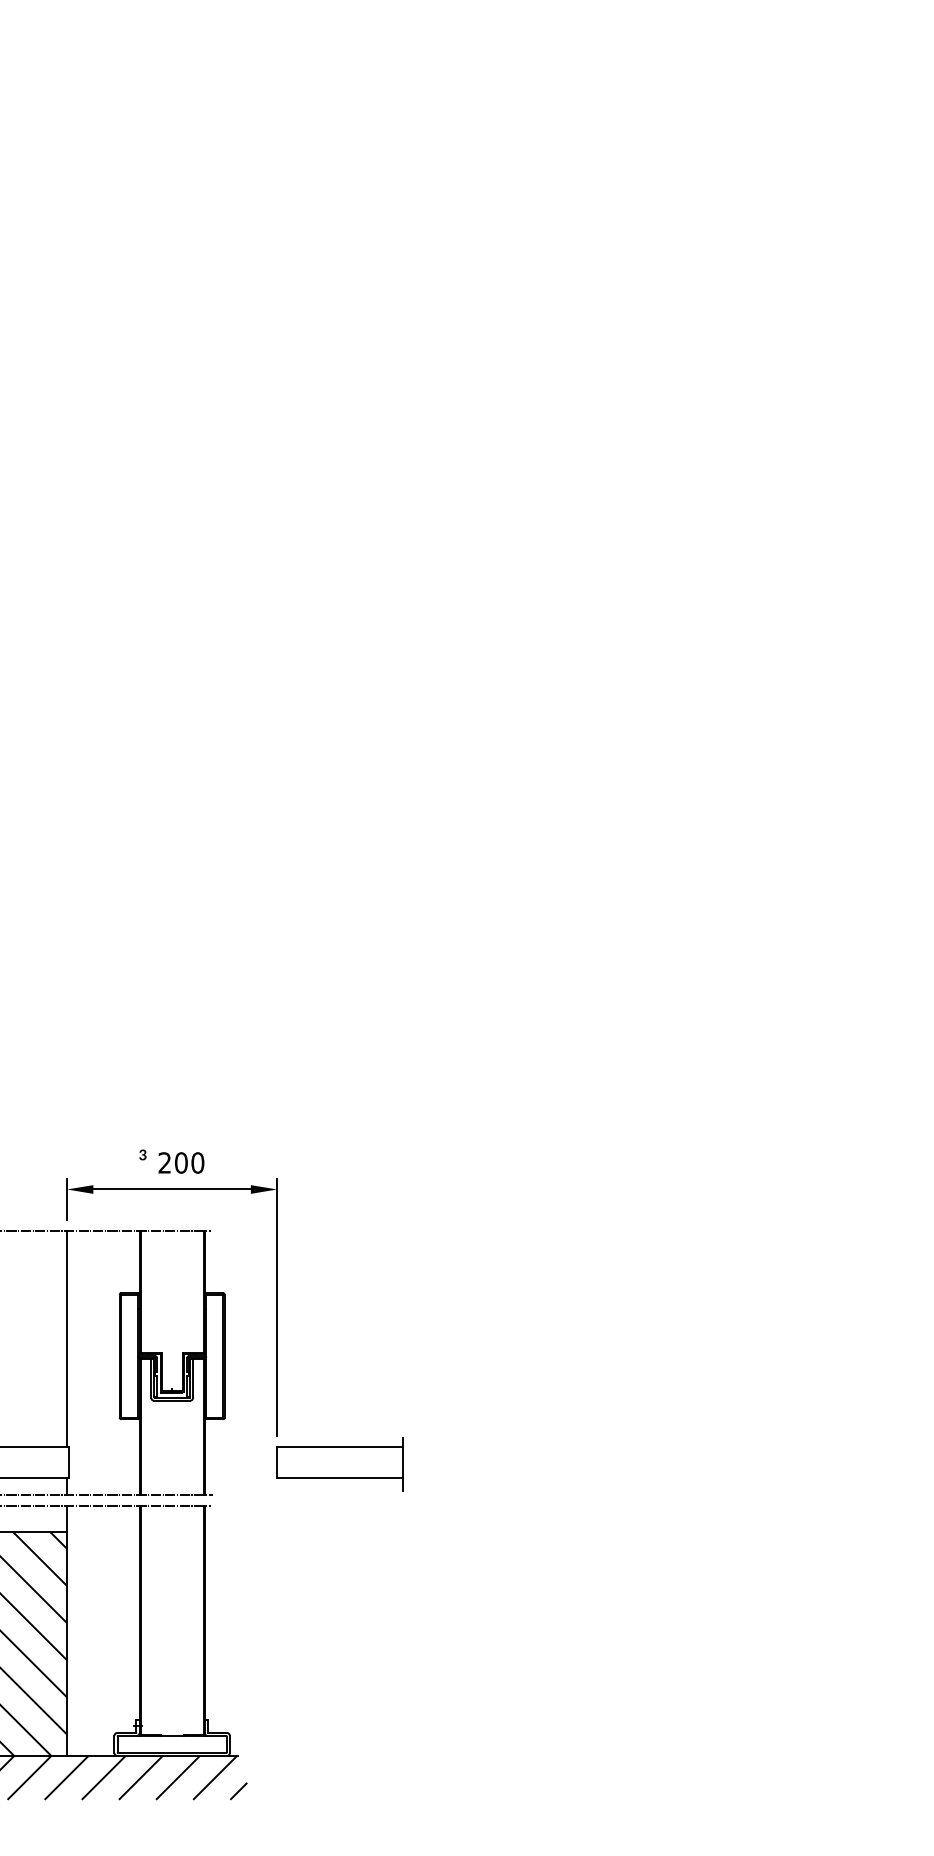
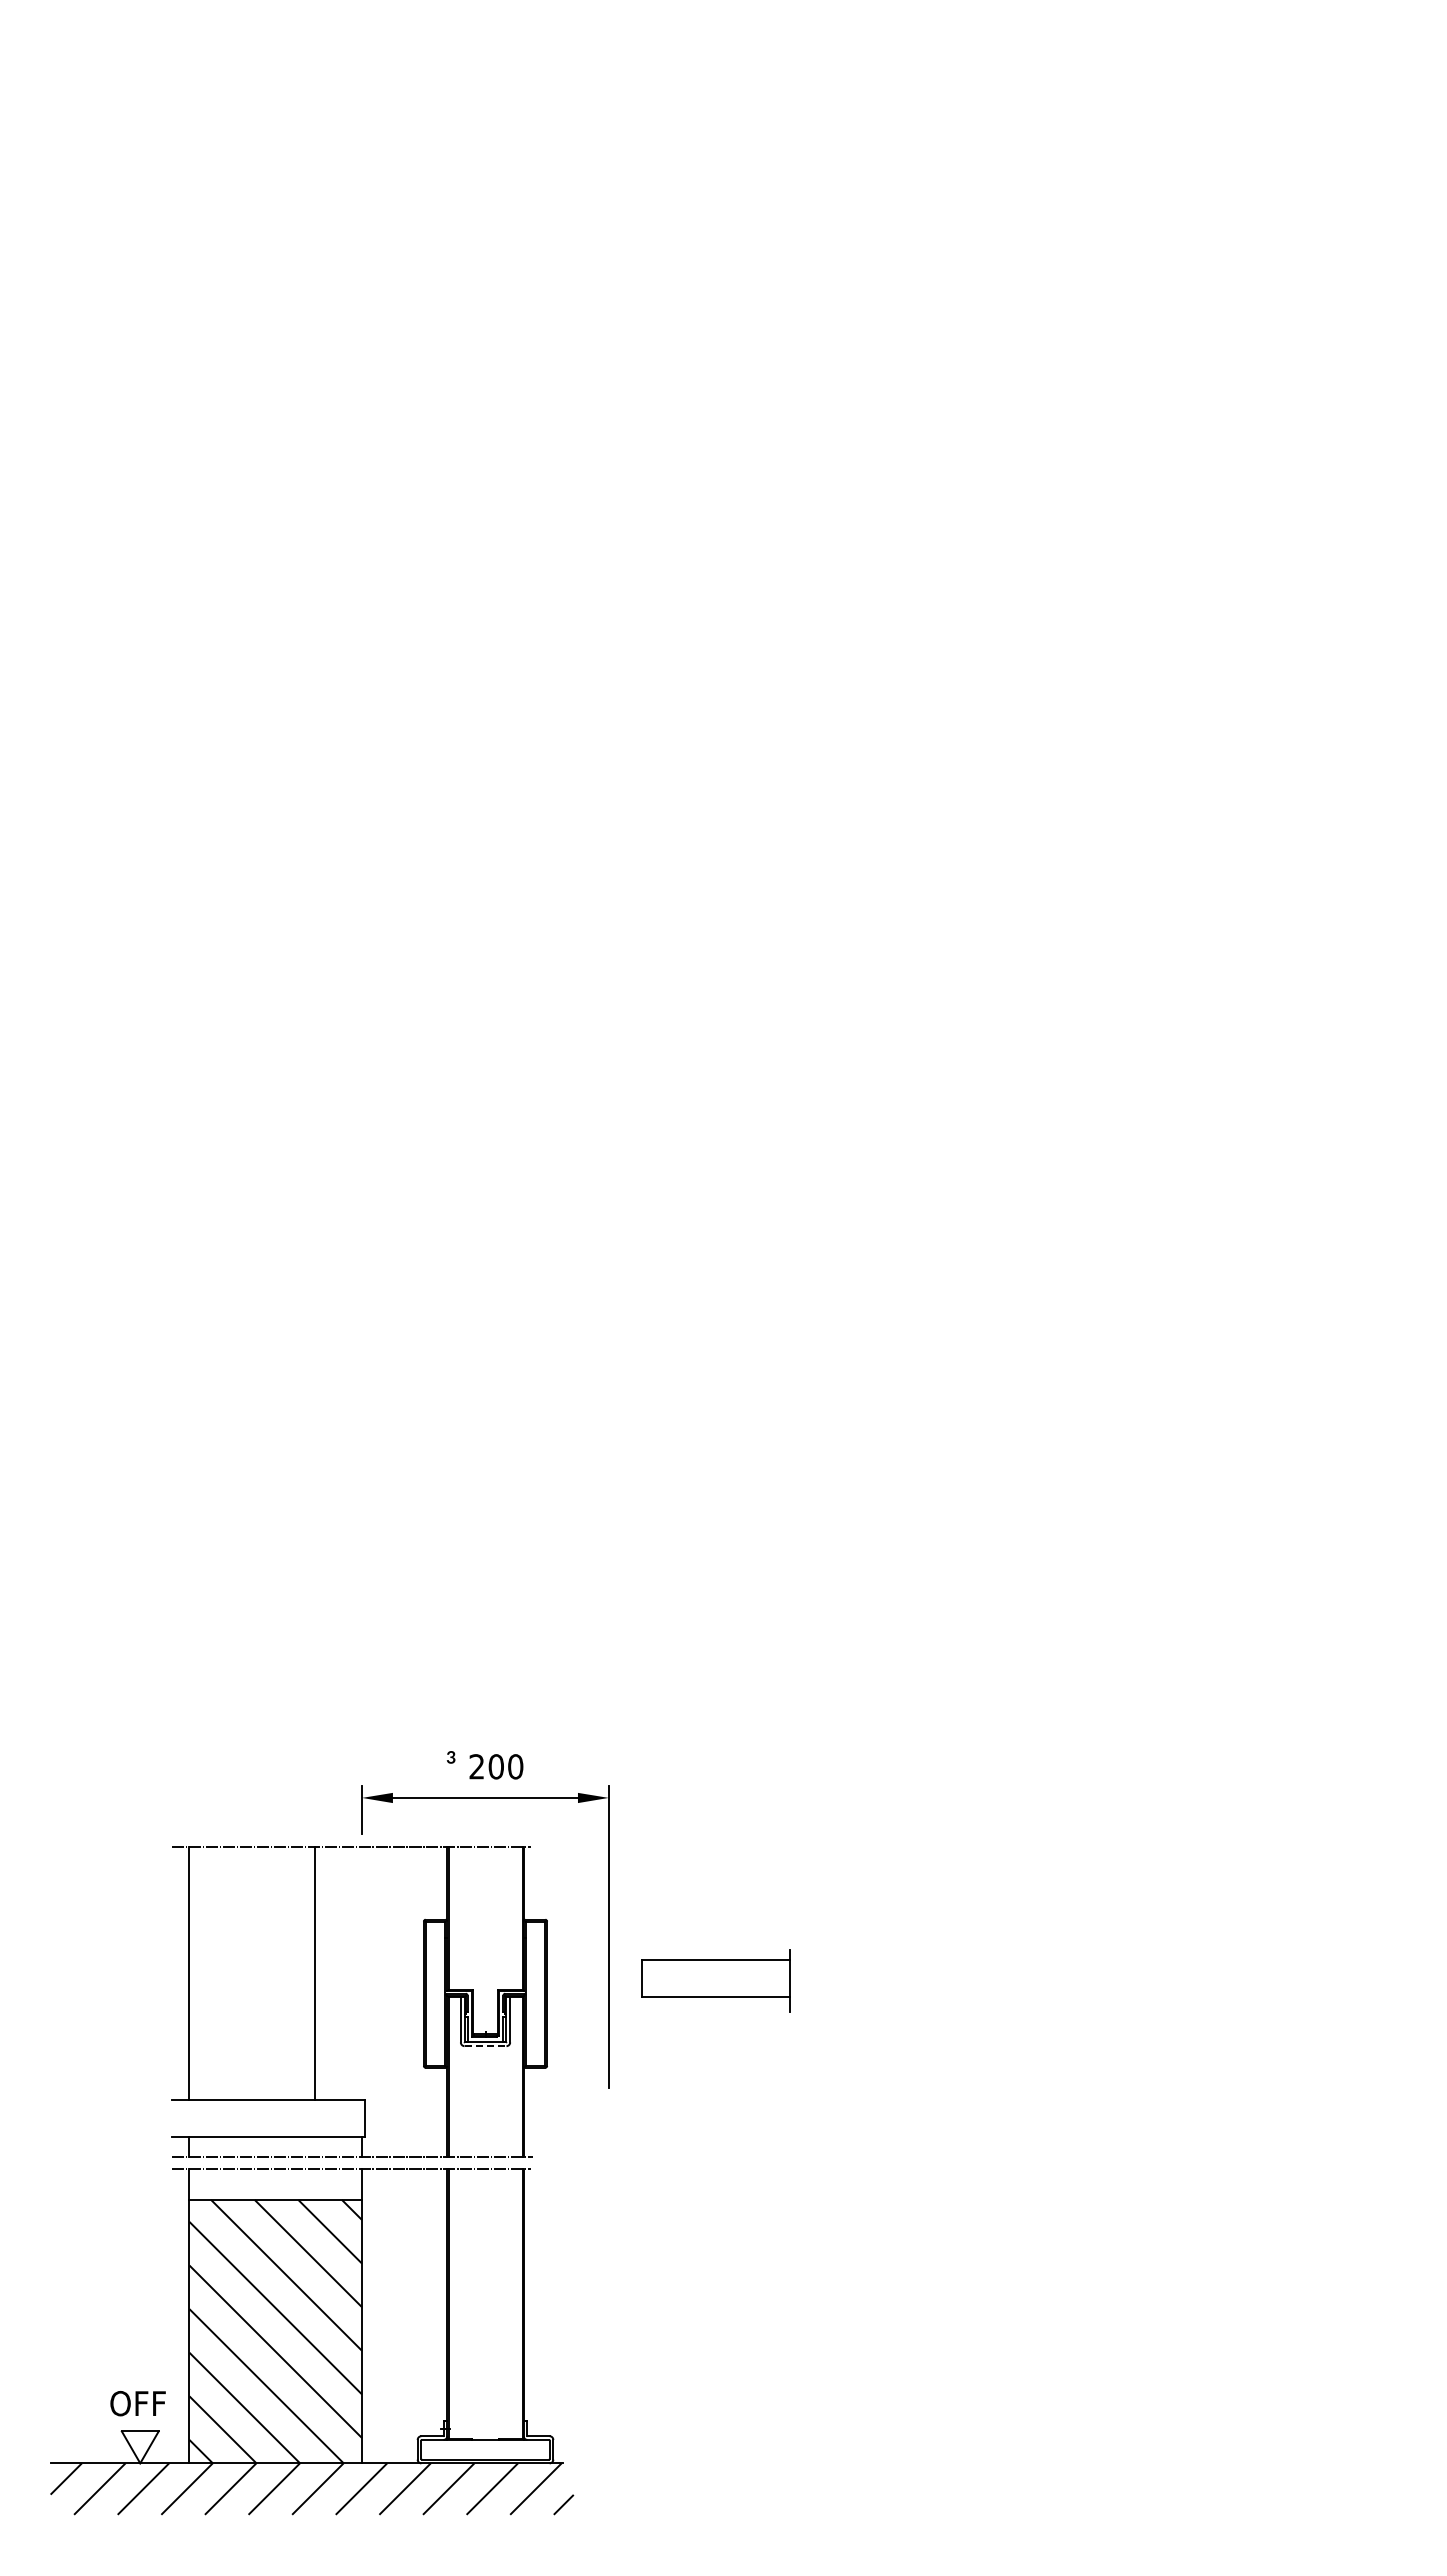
line: (67, 1338) -> (315, 1973), moved
line: (172, 1401) -> (485, 2046), solid -> dashed
part: (339, 1464) -> (715, 1980), moved

